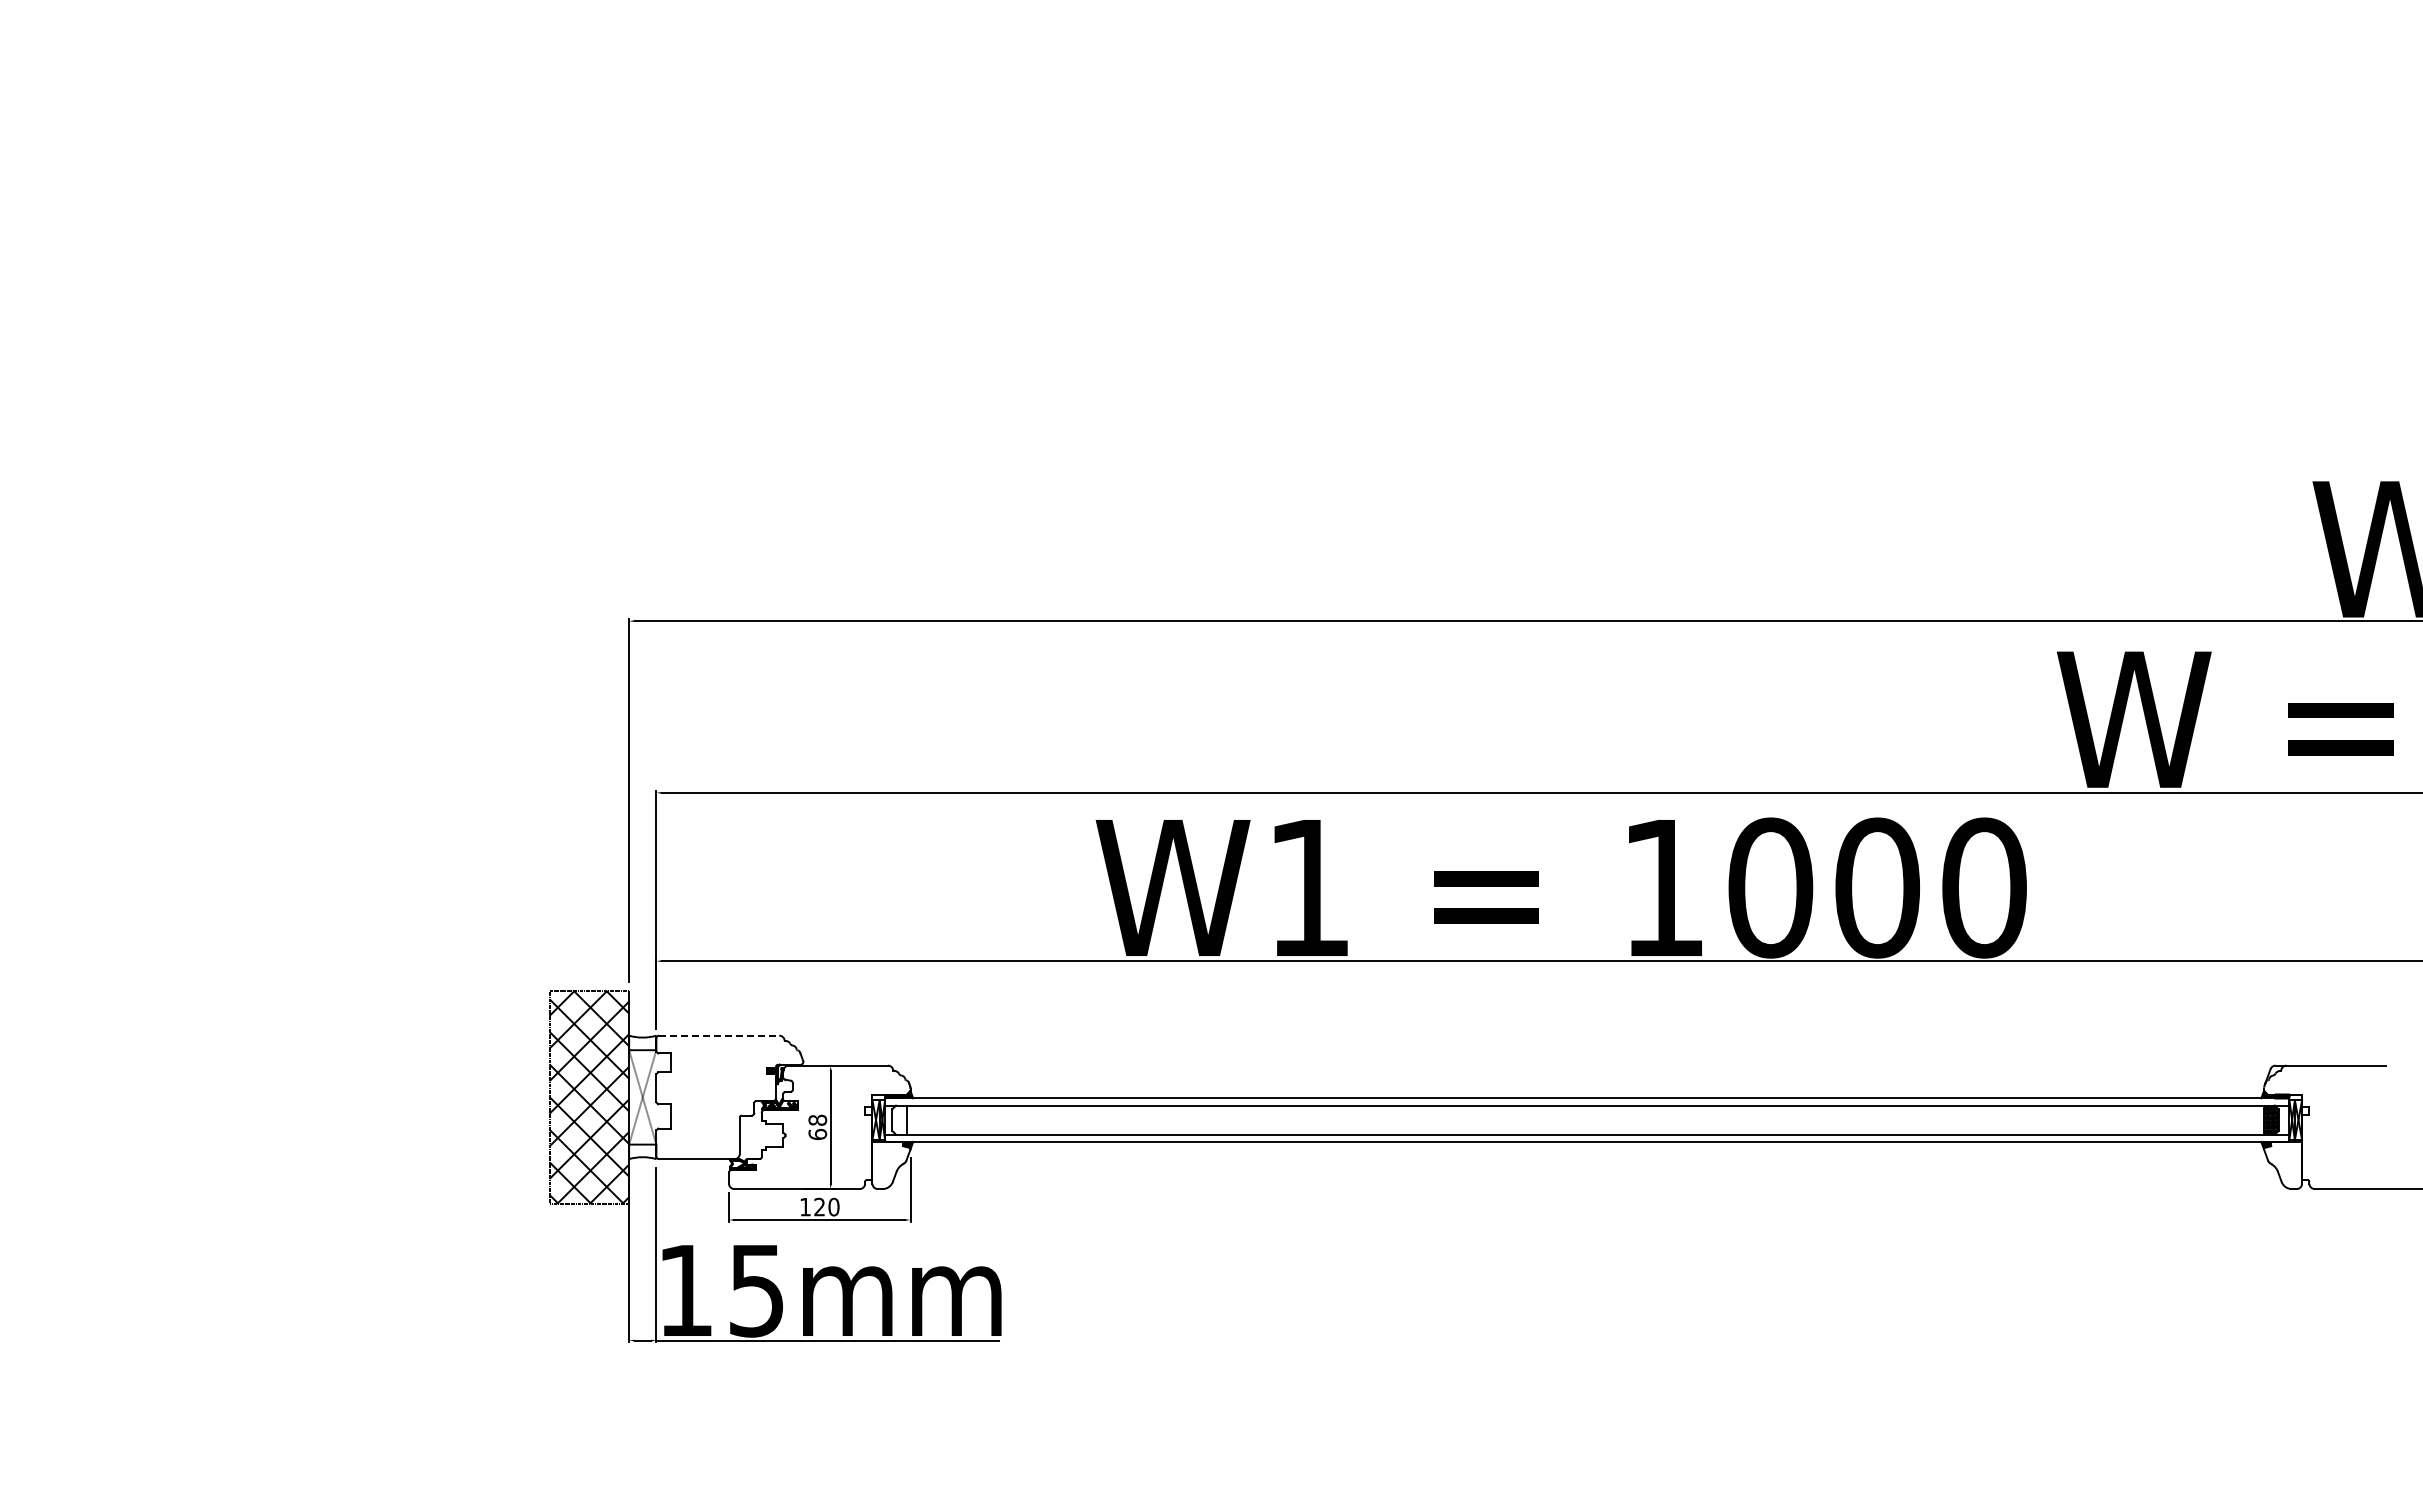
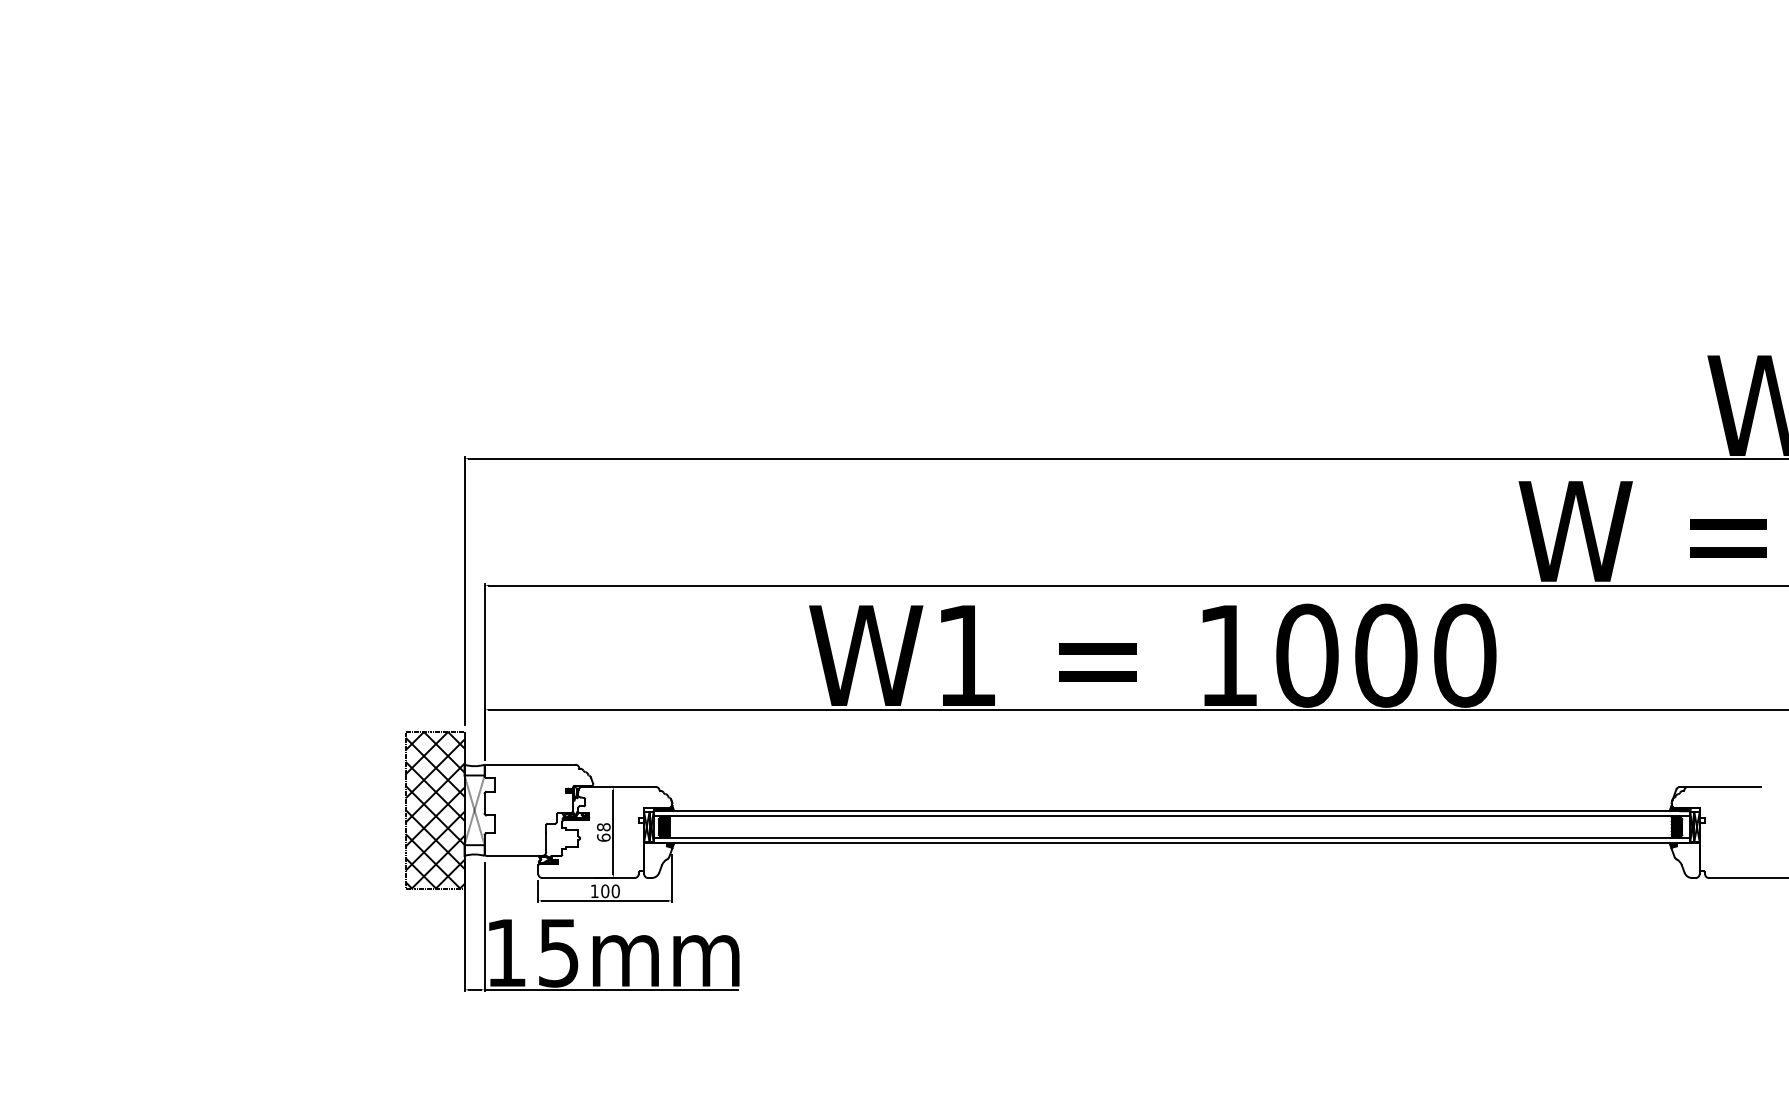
line: (719, 1035) -> (531, 764), dashed -> solid
hatch: (899, 1119) -> (664, 826), added
text: (819, 1206) -> (605, 890), 120 -> 100

